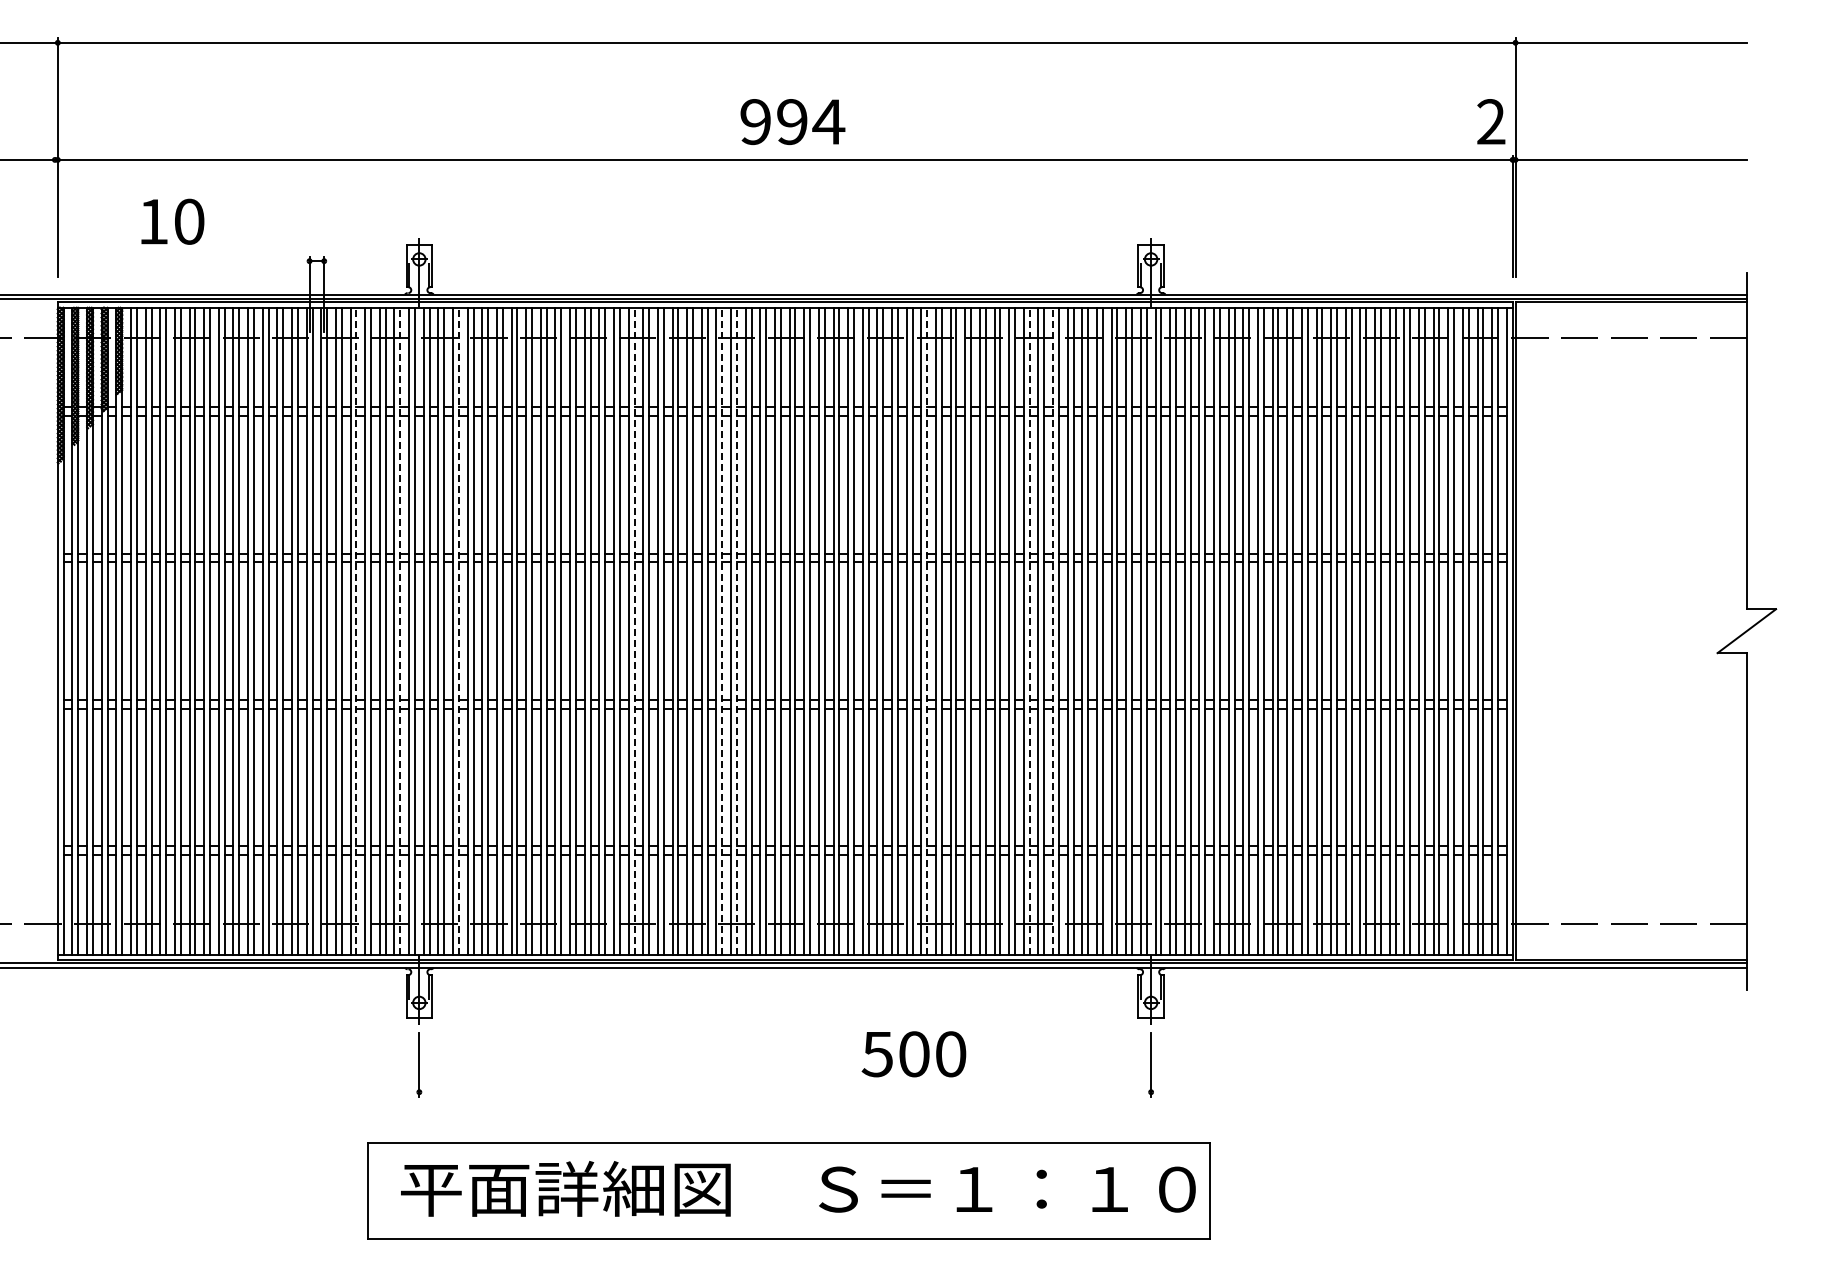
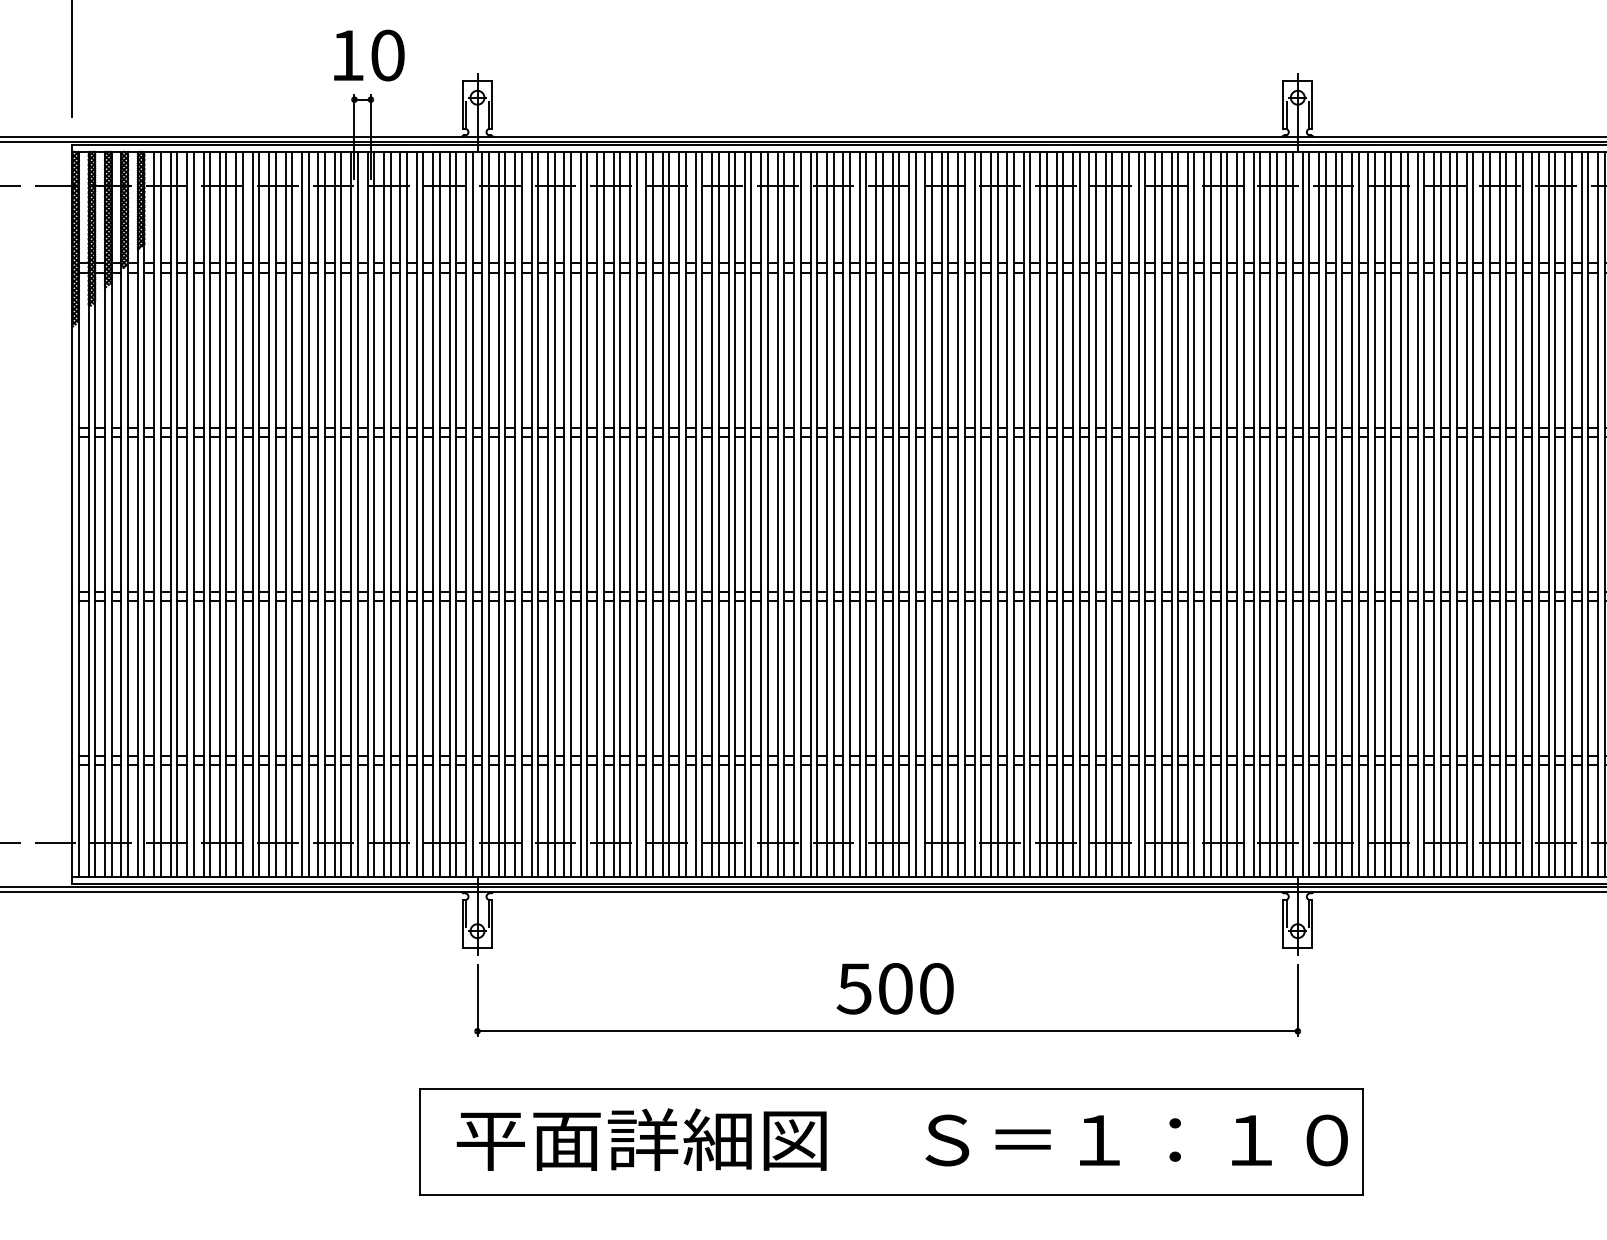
text: (172, 221) -> (368, 55), moved
line: (356, 630) -> (407, 513), dashed -> solid
line: (400, 630) -> (456, 513), dashed -> solid
line: (458, 630) -> (521, 513), dashed -> solid
line: (634, 630) -> (718, 513), dashed -> solid
line: (722, 630) -> (817, 513), dashed -> solid
line: (736, 630) -> (833, 513), dashed -> solid
line: (927, 630) -> (1047, 513), dashed -> solid
line: (1029, 630) -> (1161, 513), dashed -> solid
line: (1053, 630) -> (1188, 513), dashed -> solid
text: (913, 1054) -> (894, 989), moved
line: (785, 1092) -> (887, 1031), added

